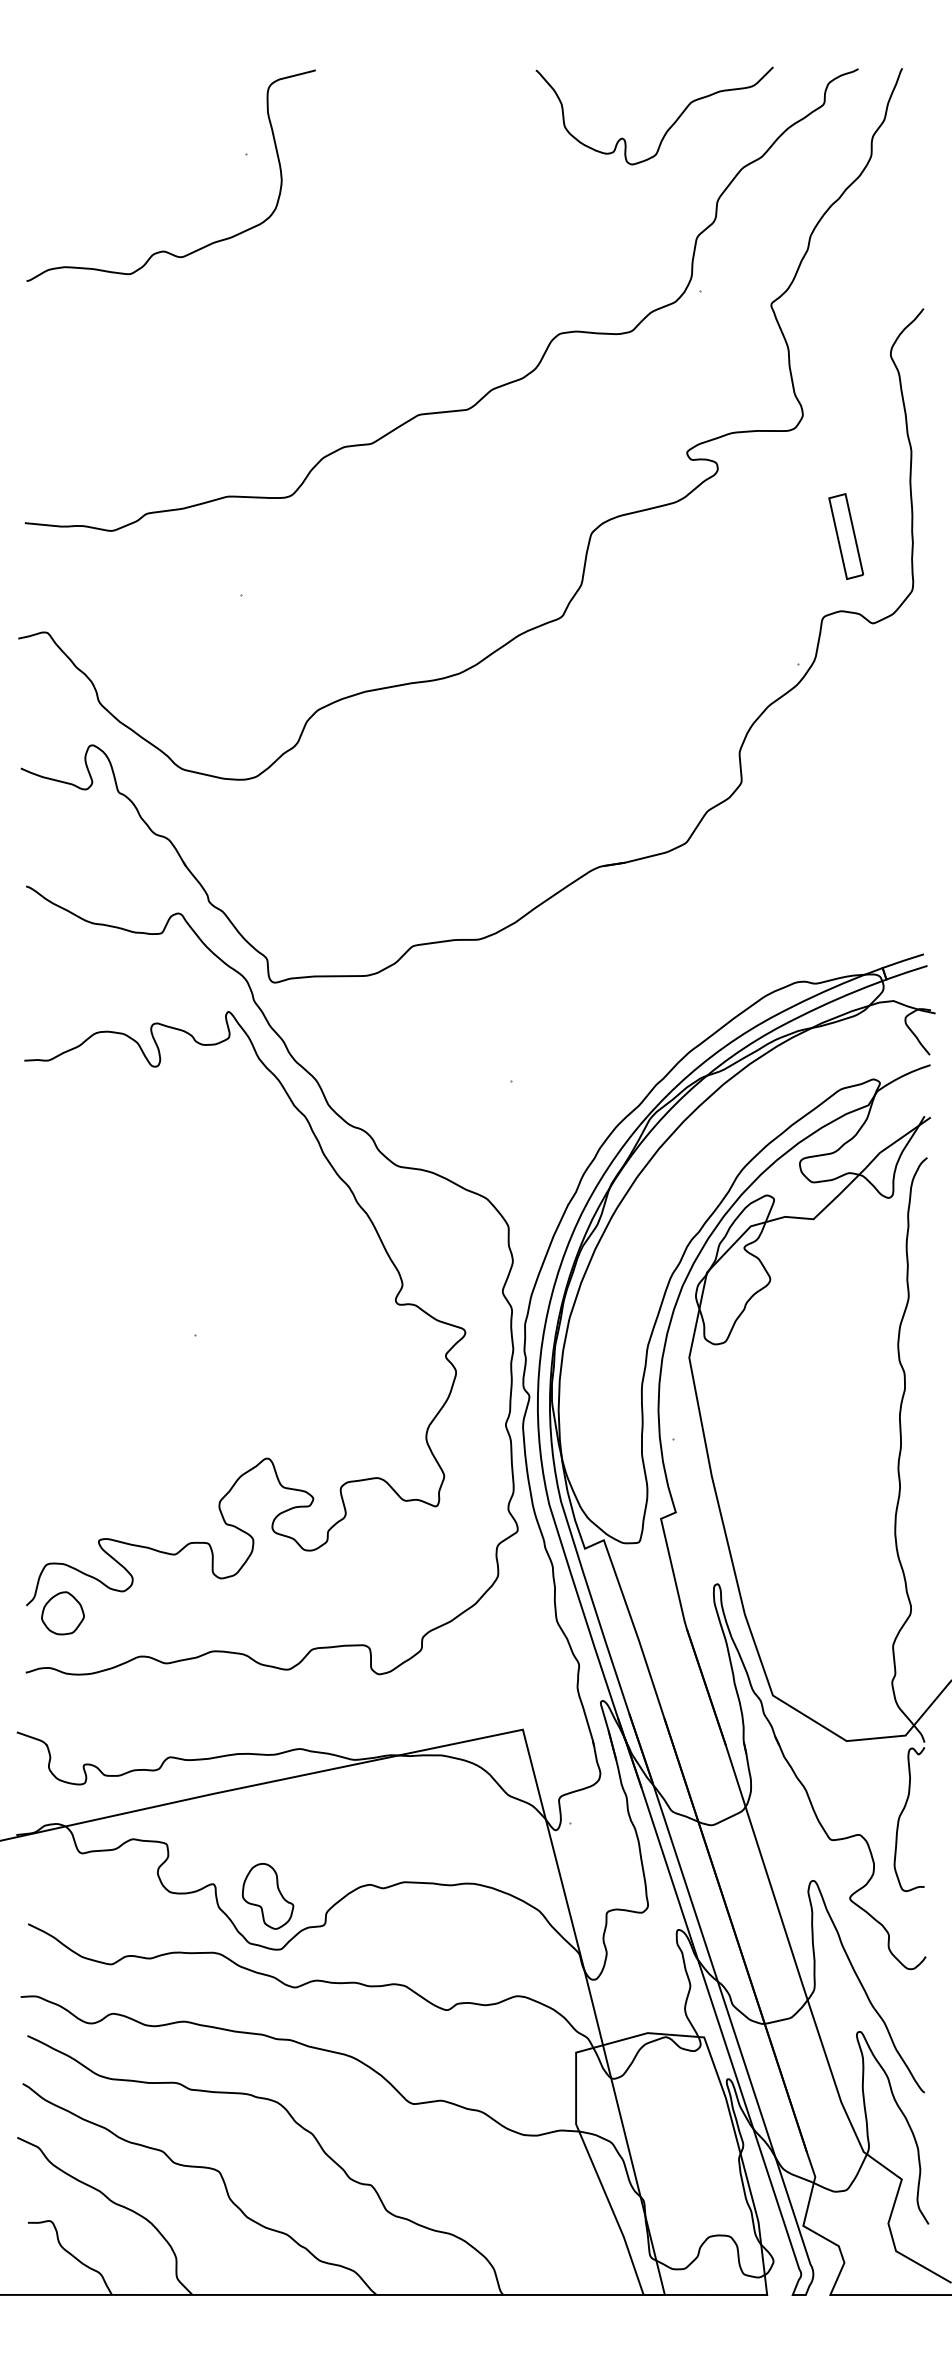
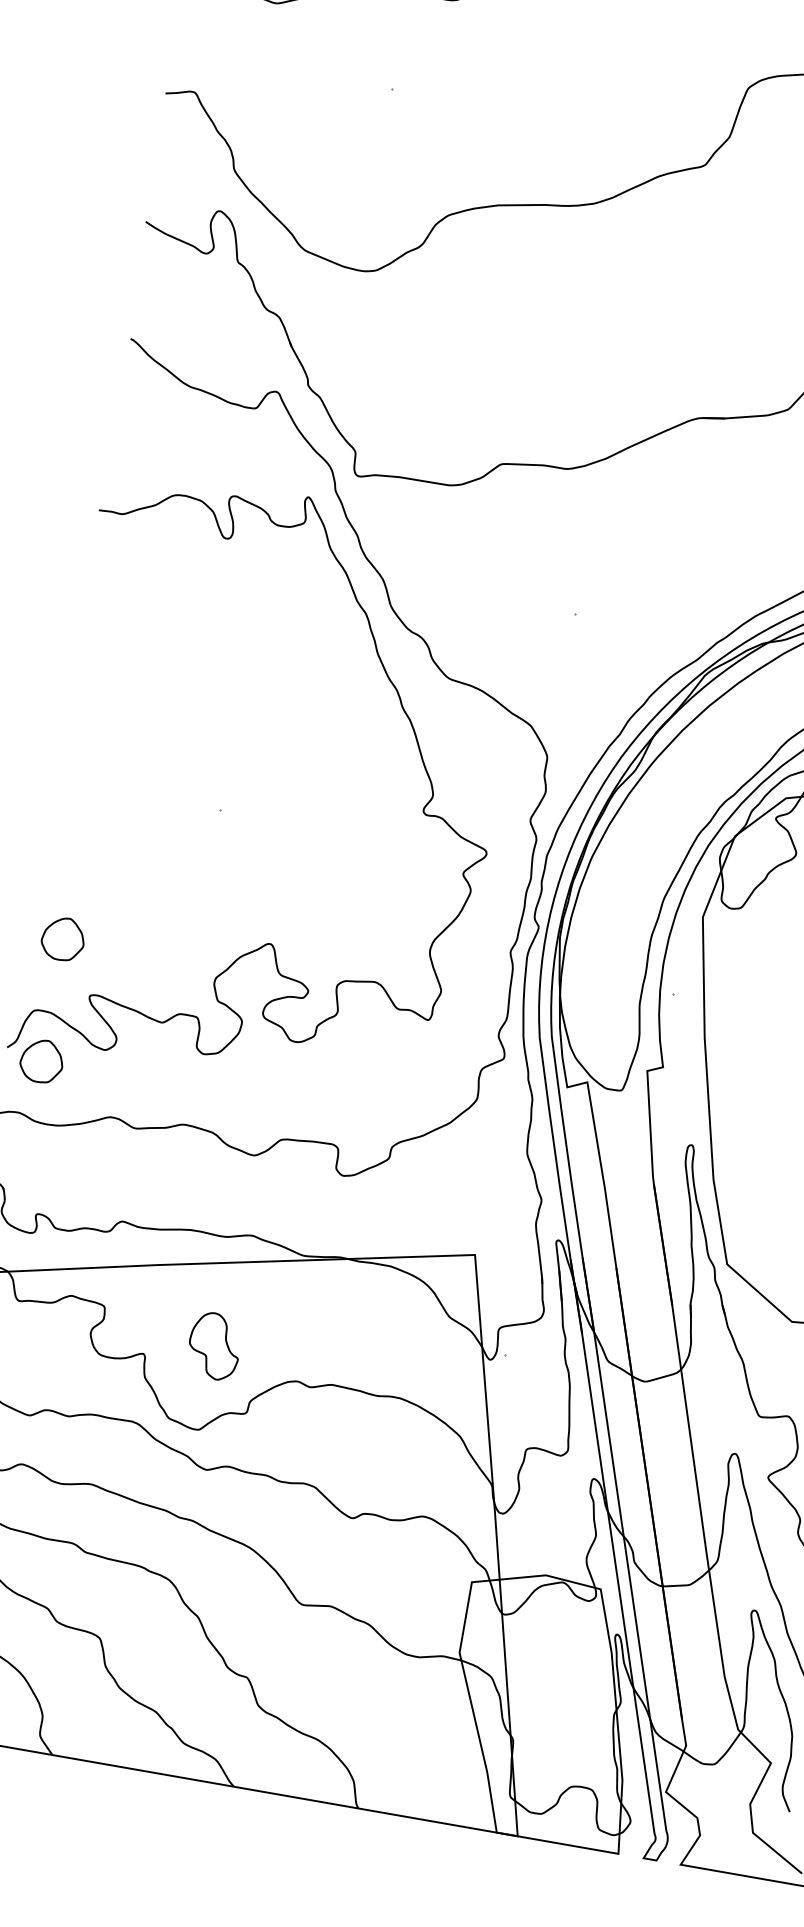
part: (62, 1489) -> (62, 939), added
part: (268, 1896) -> (215, 1346), moved

